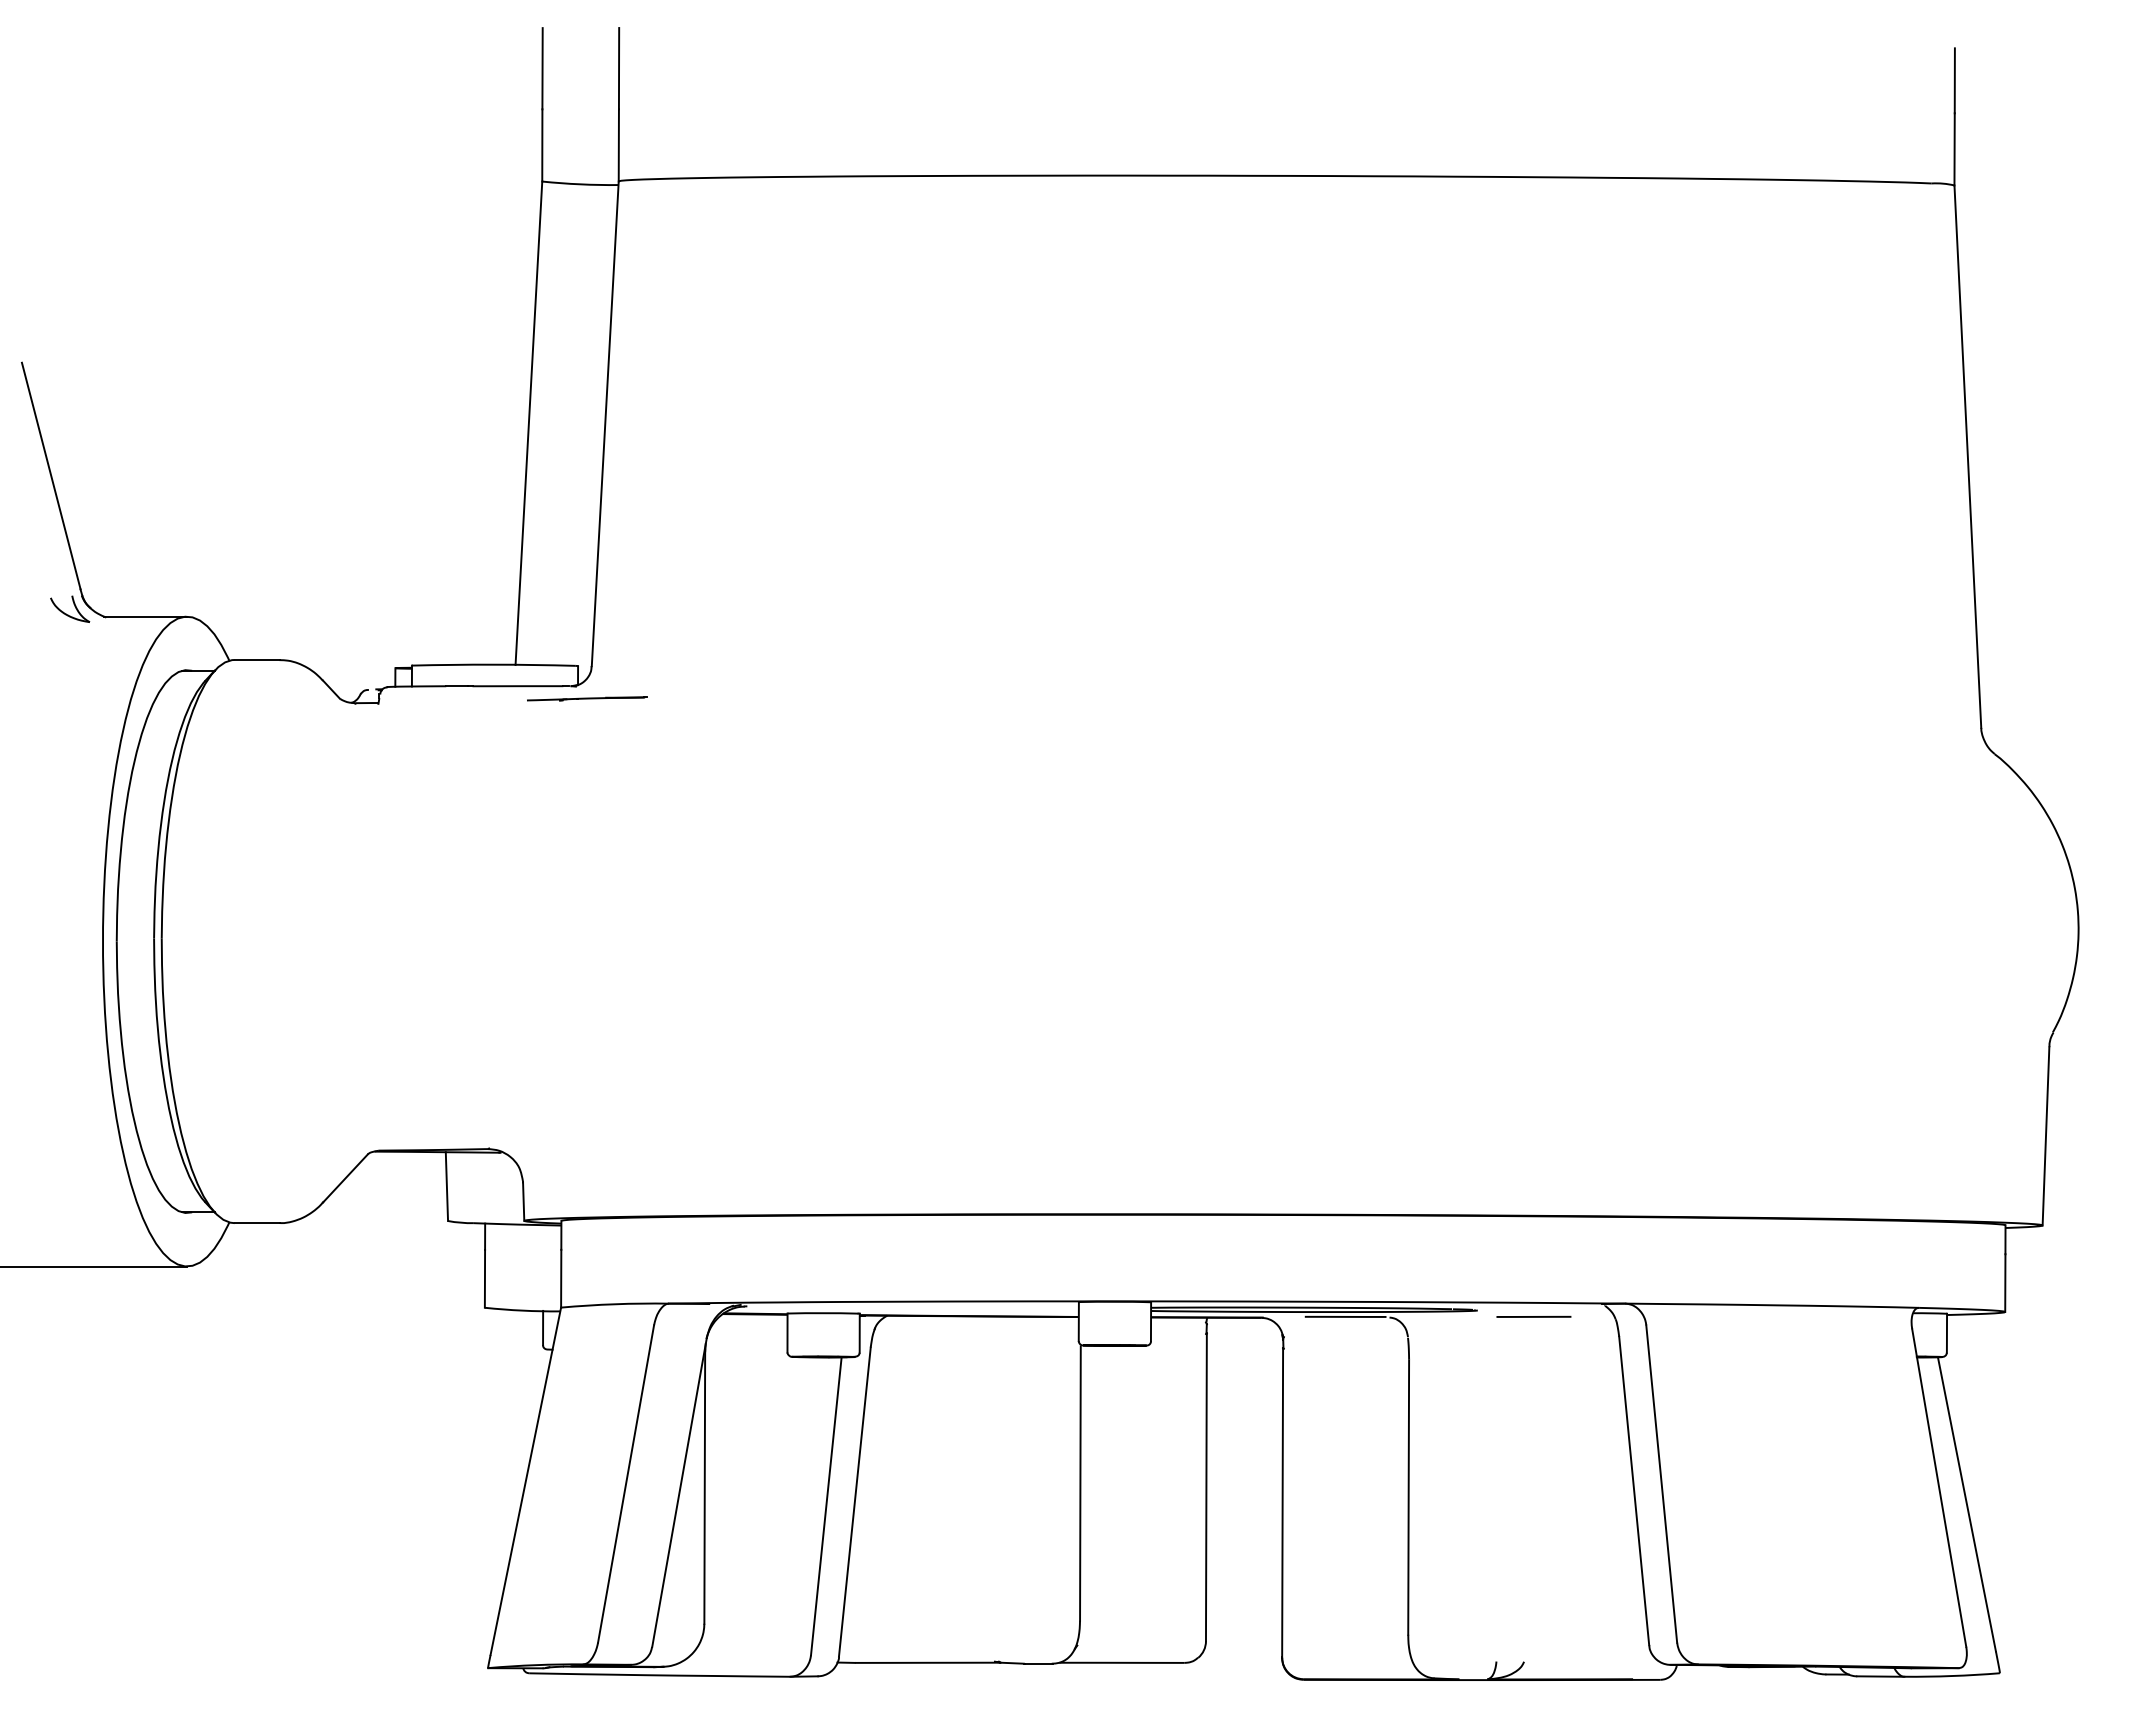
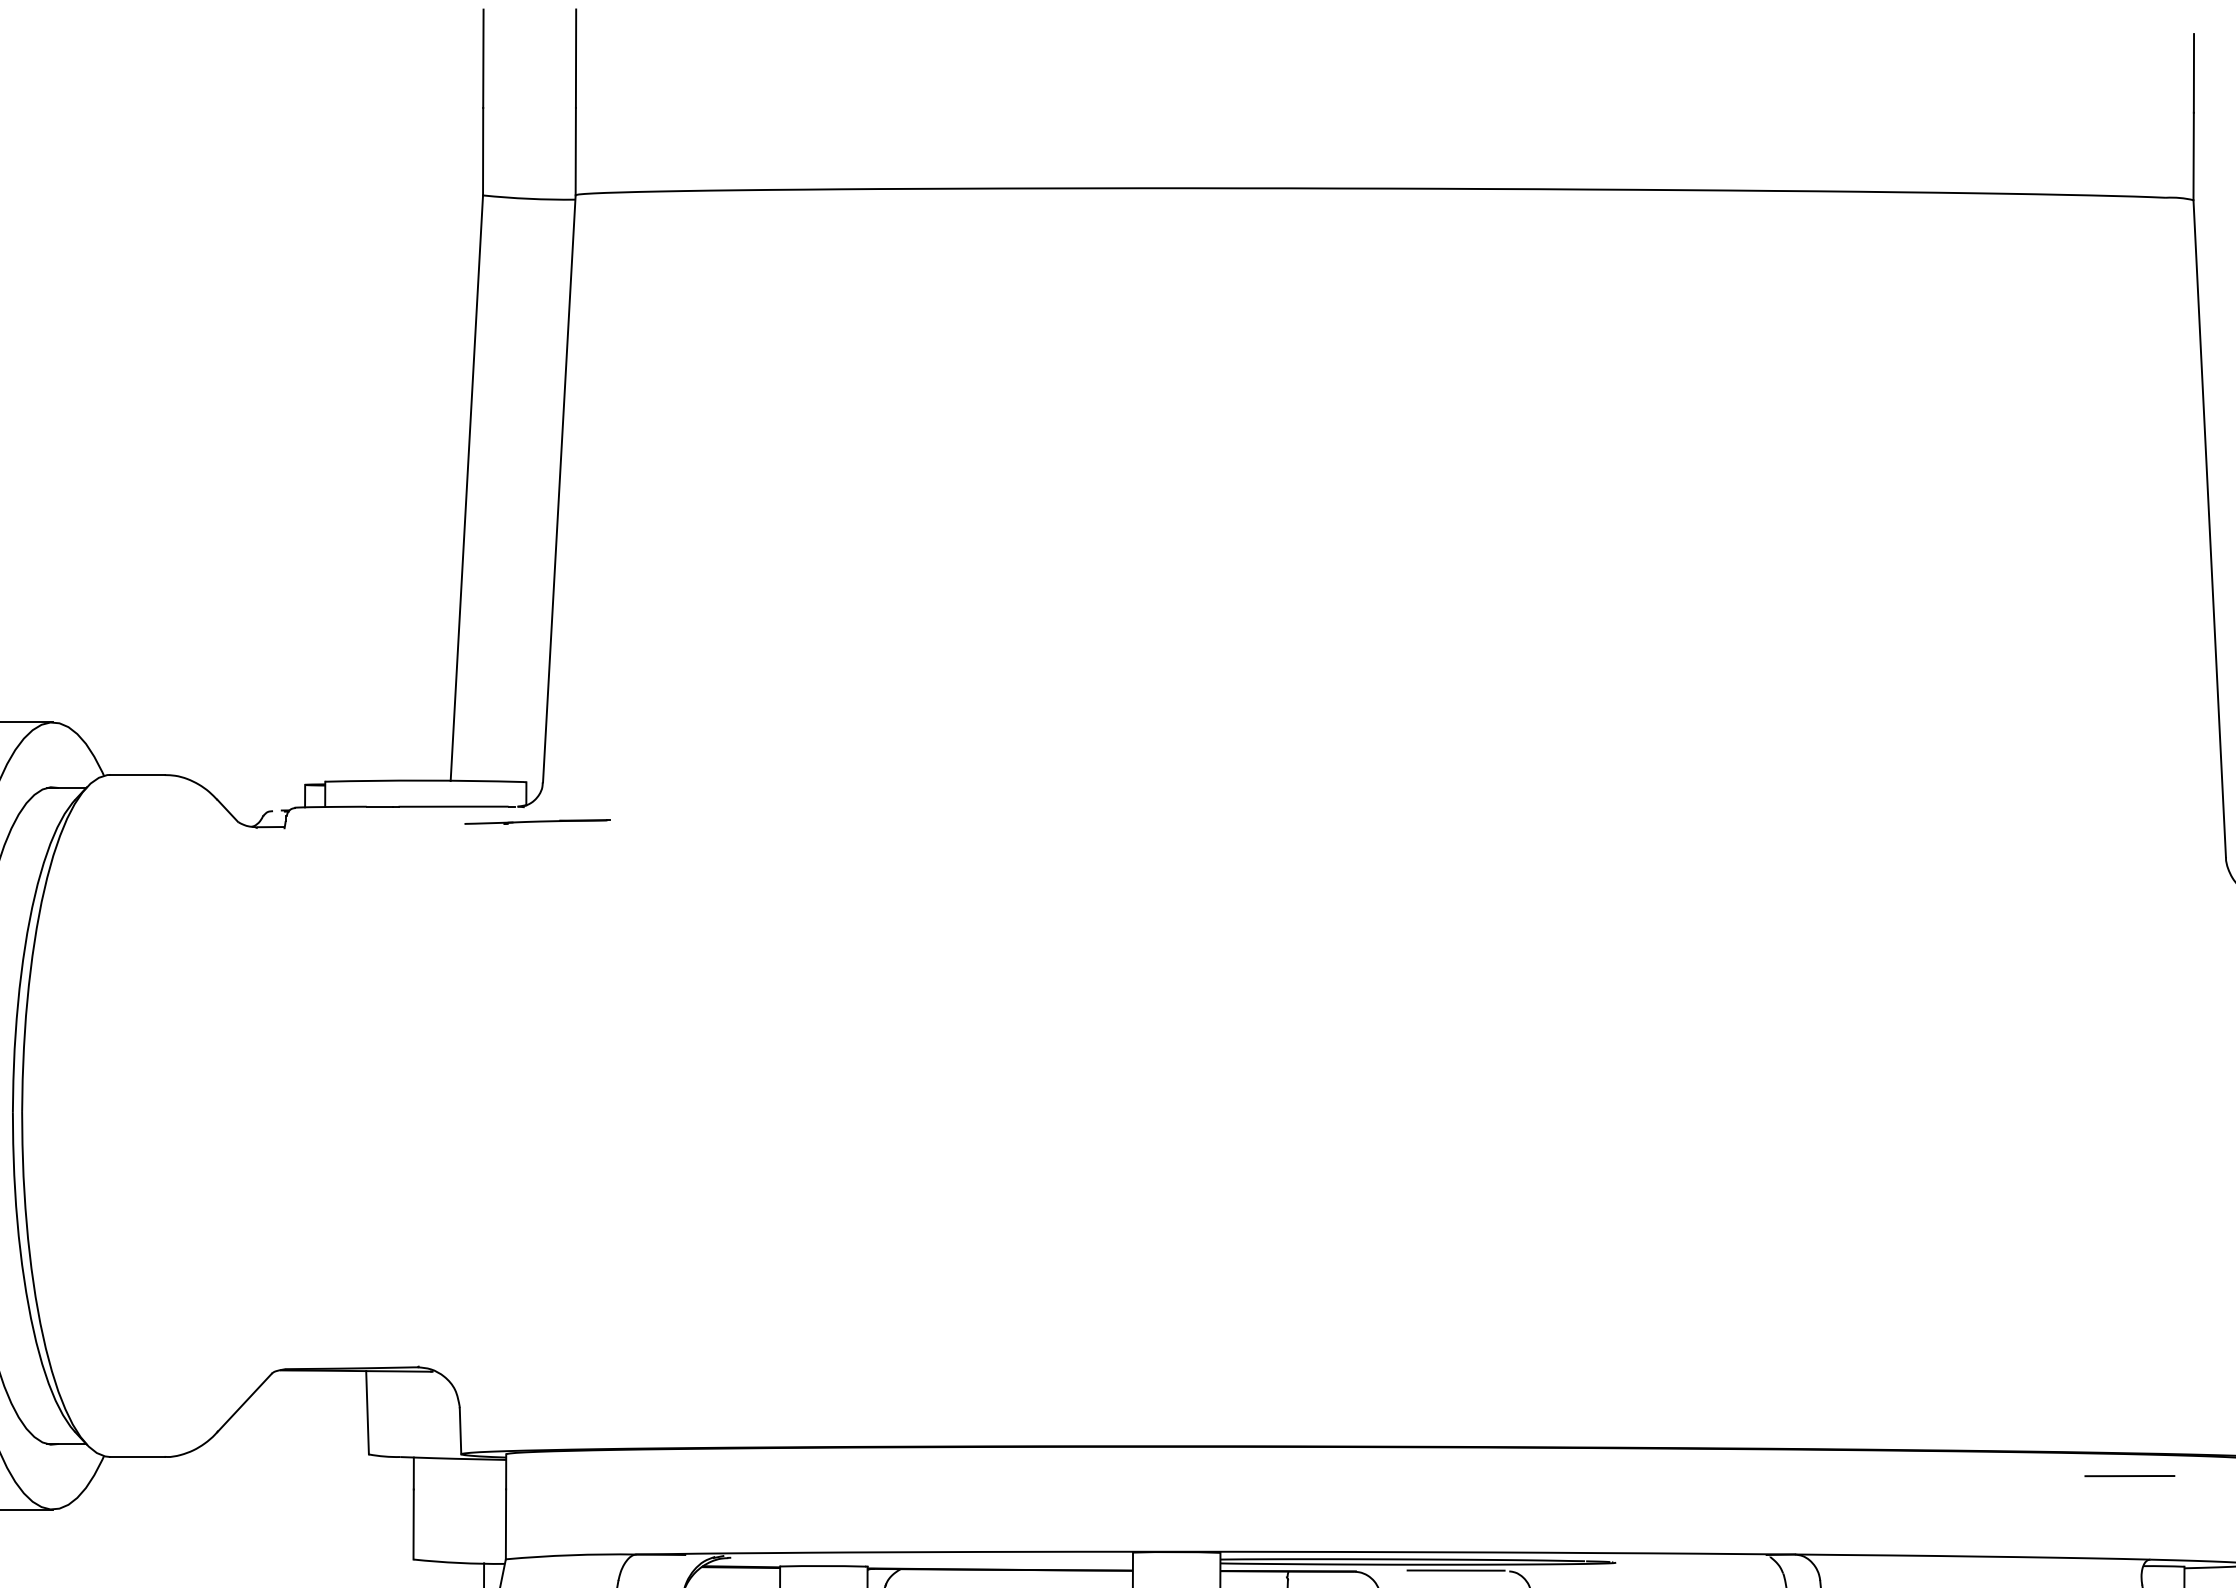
line: (1533, 1316) -> (2129, 1475), moved

